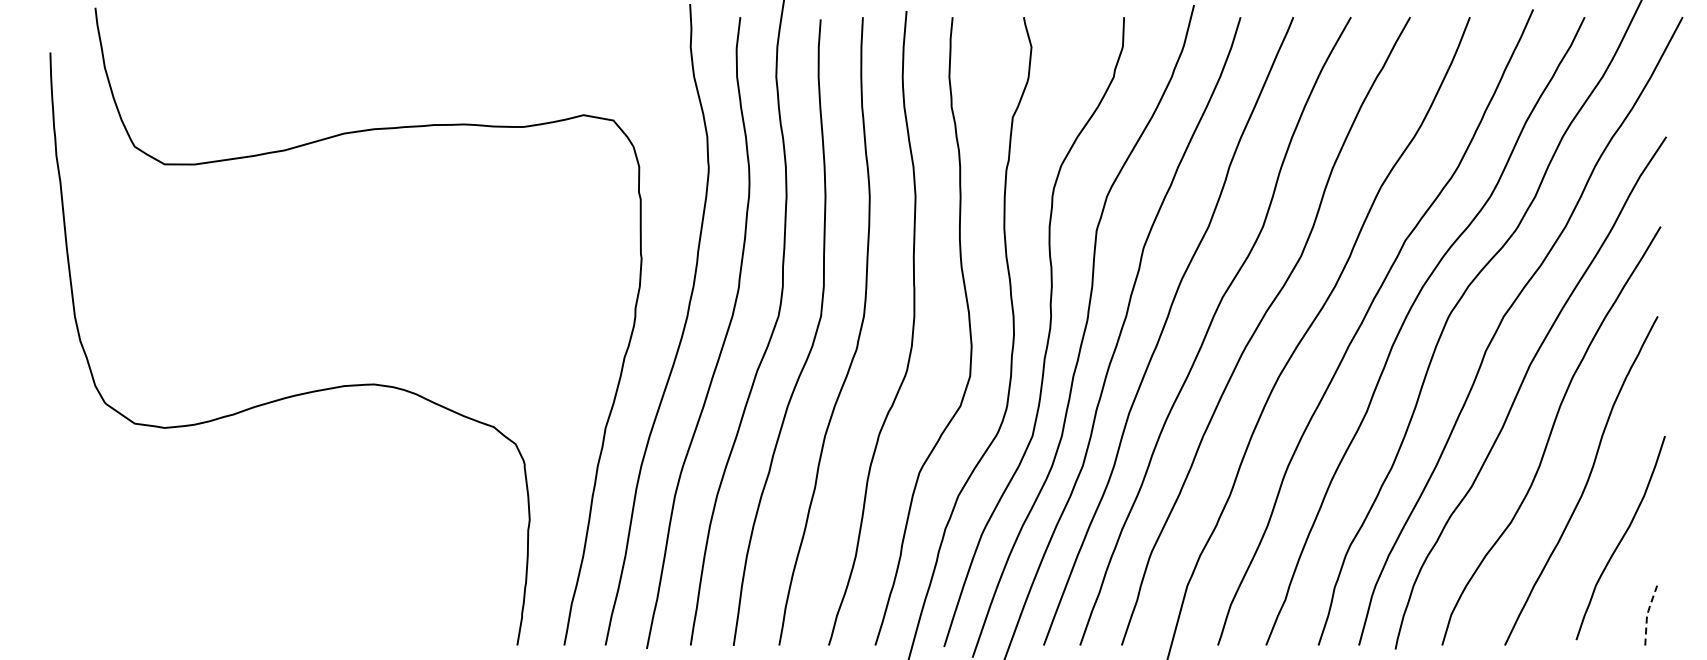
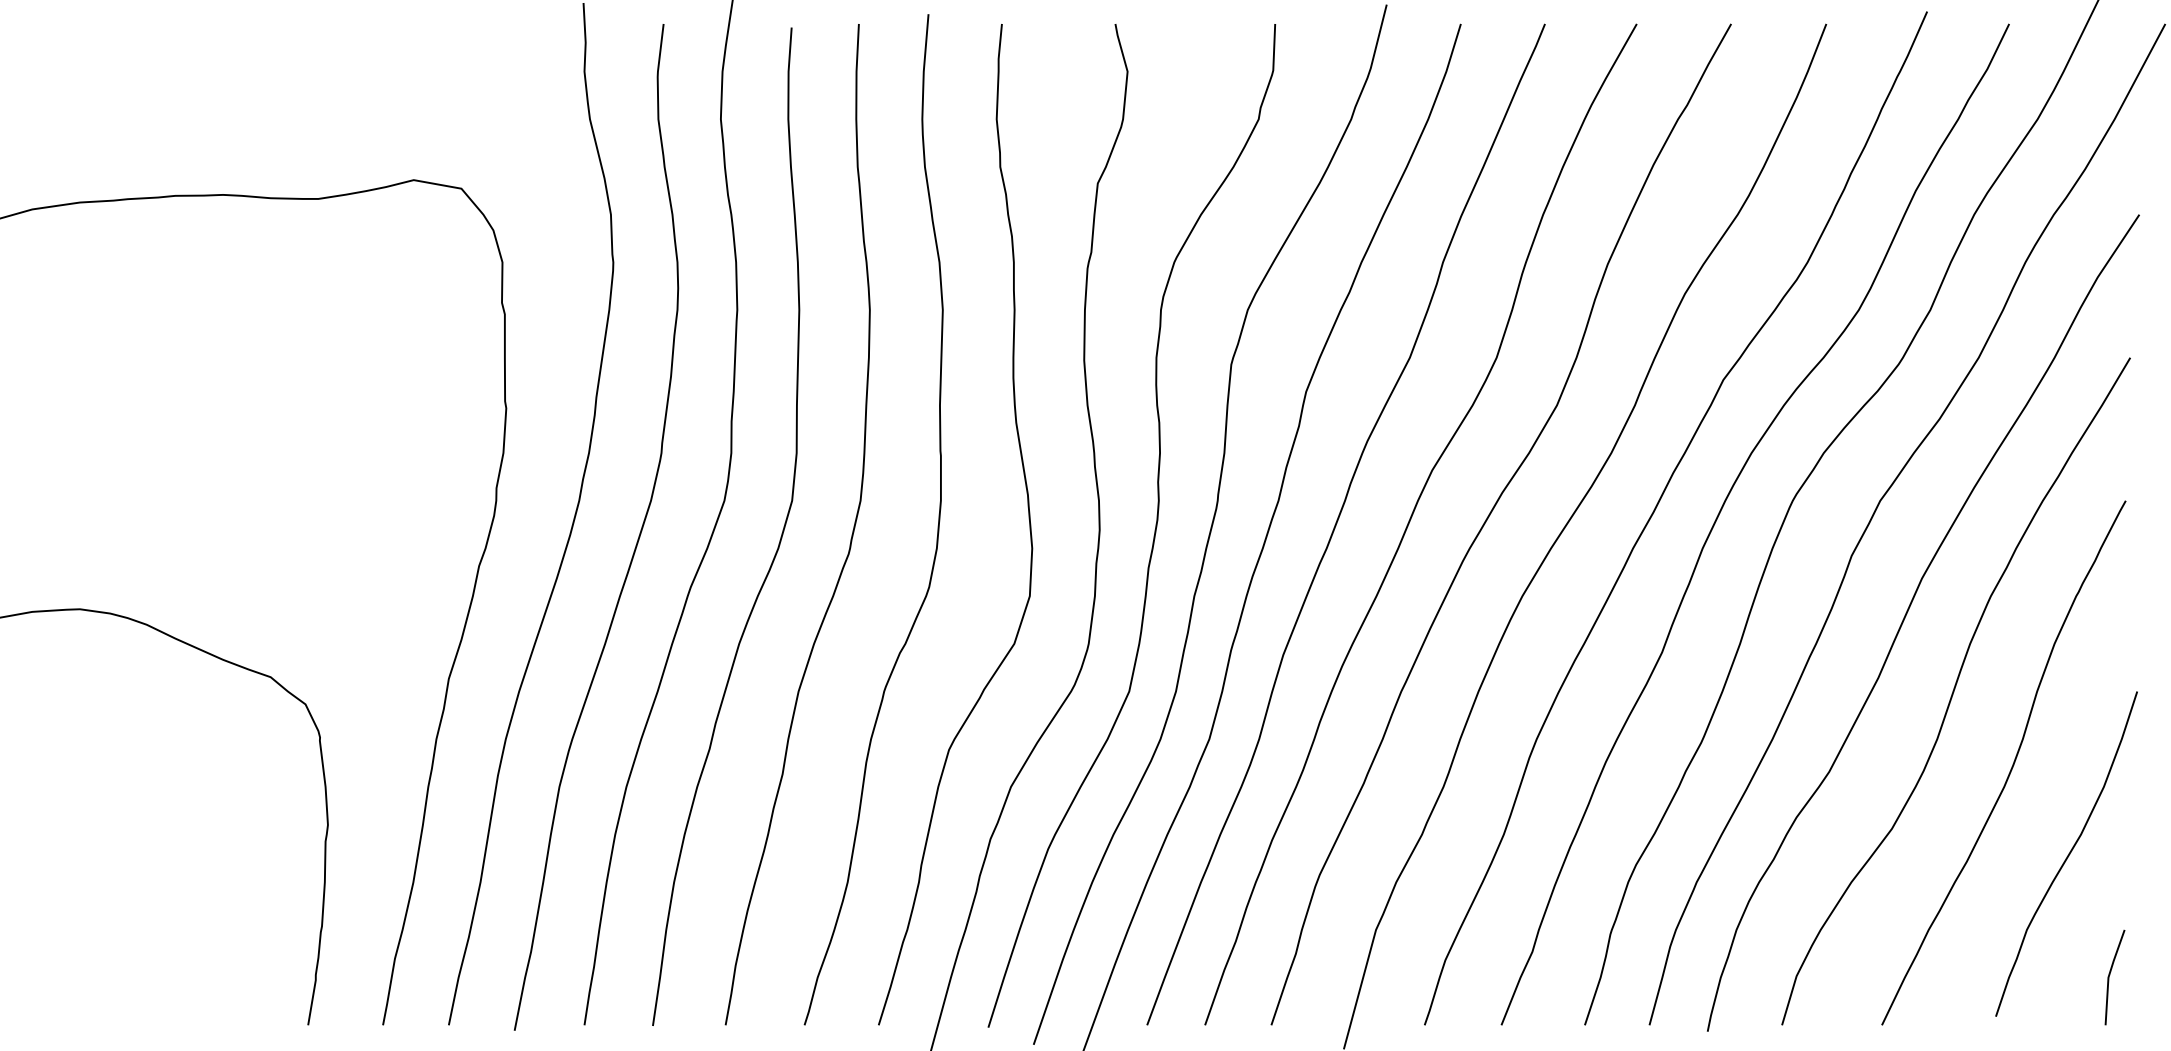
line: (1647, 614) -> (2109, 975), dashed -> solid

